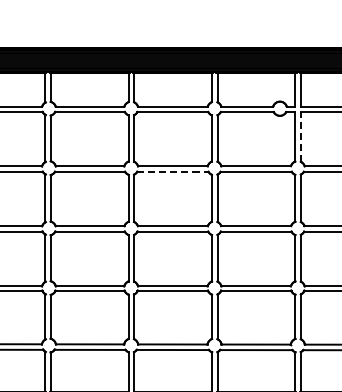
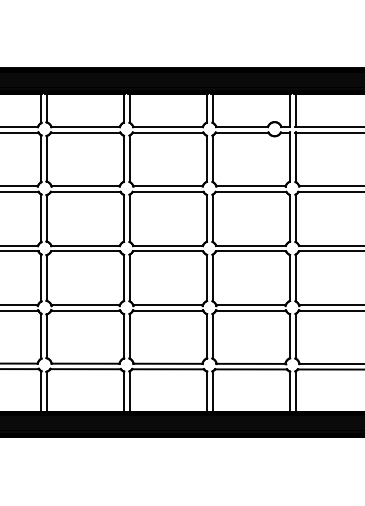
line: (300, 137) -> (295, 157), dashed -> solid
line: (173, 172) -> (168, 192), dashed -> solid

